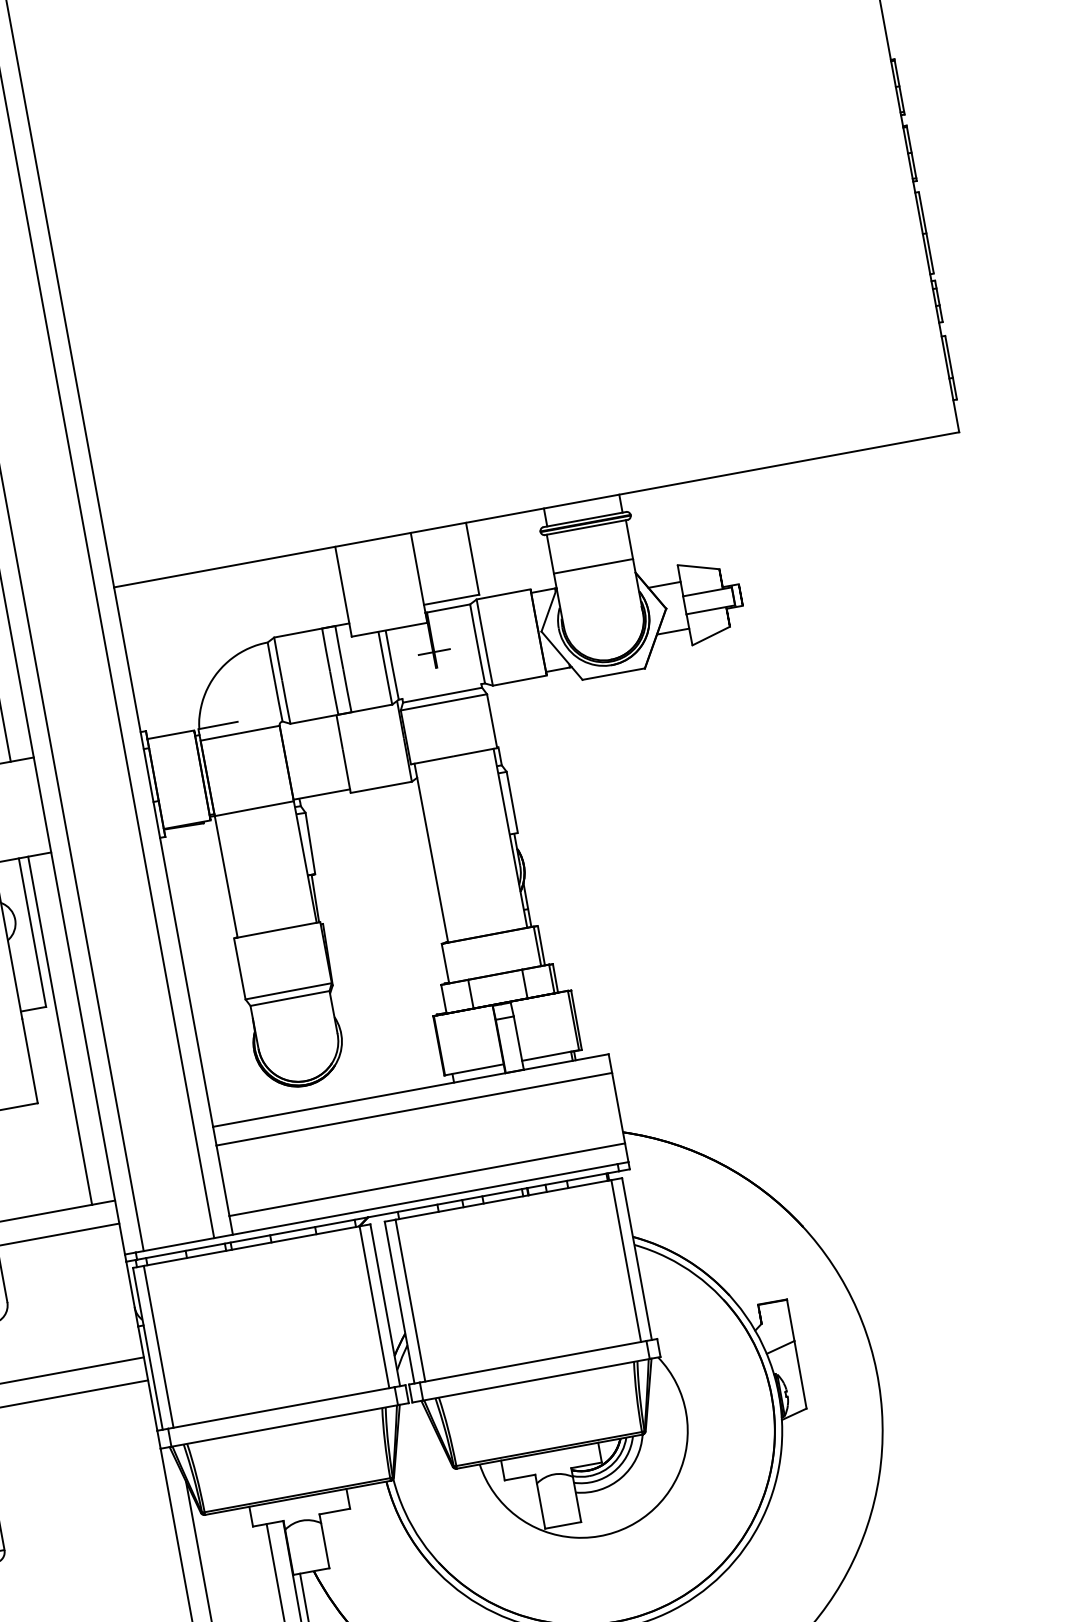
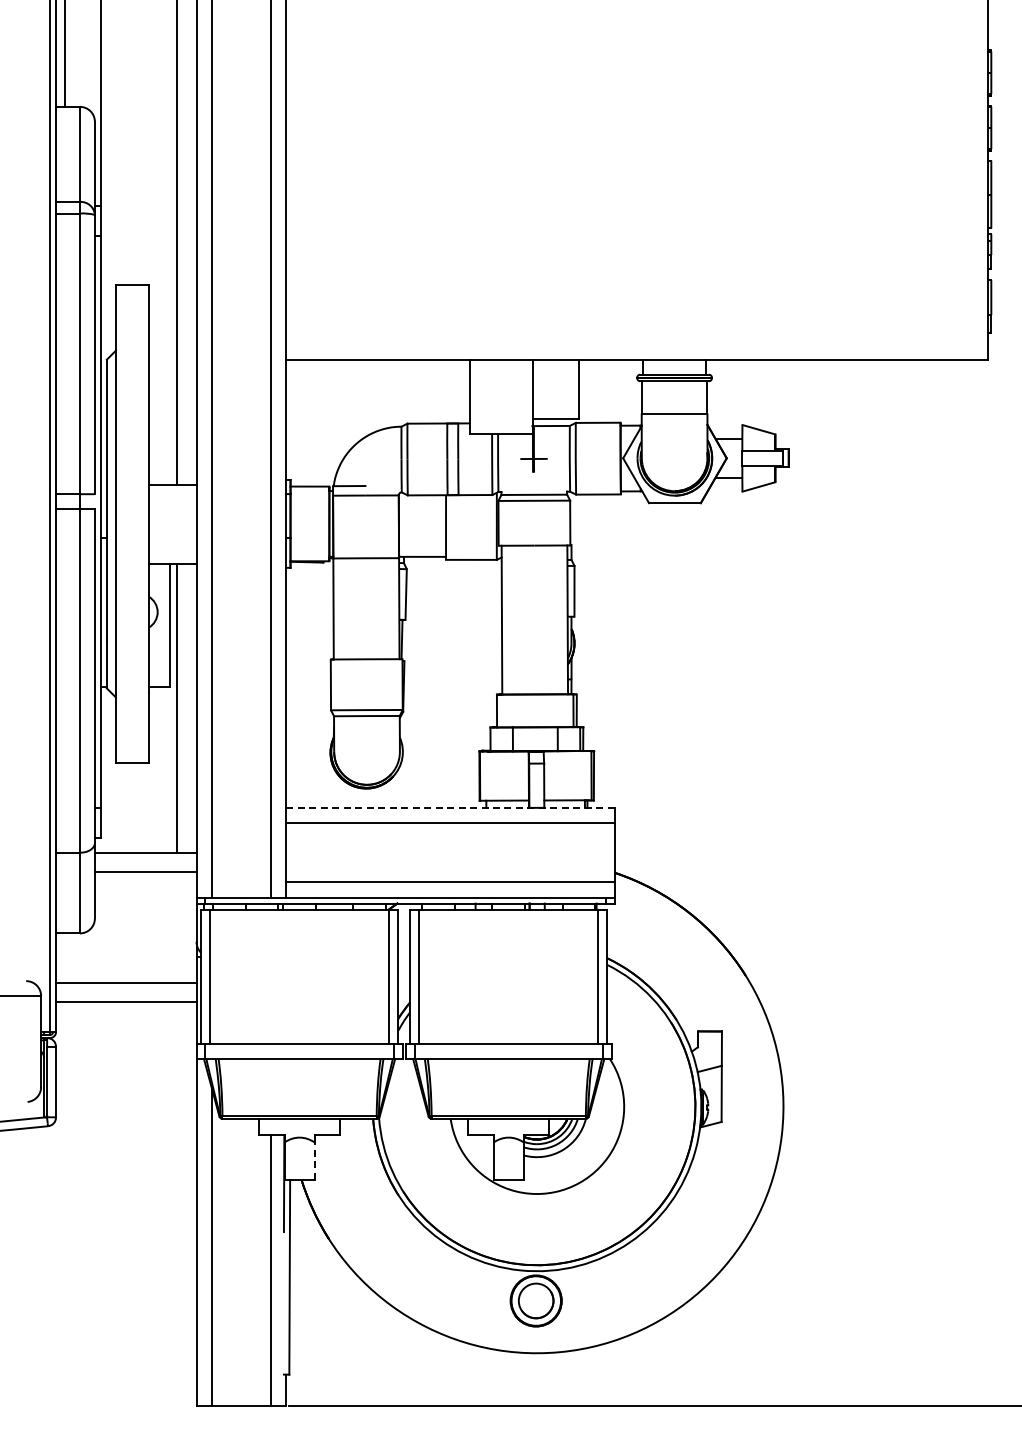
line: (409, 1090) -> (449, 807), solid -> dashed
line: (325, 1546) -> (314, 1161), solid -> dashed

